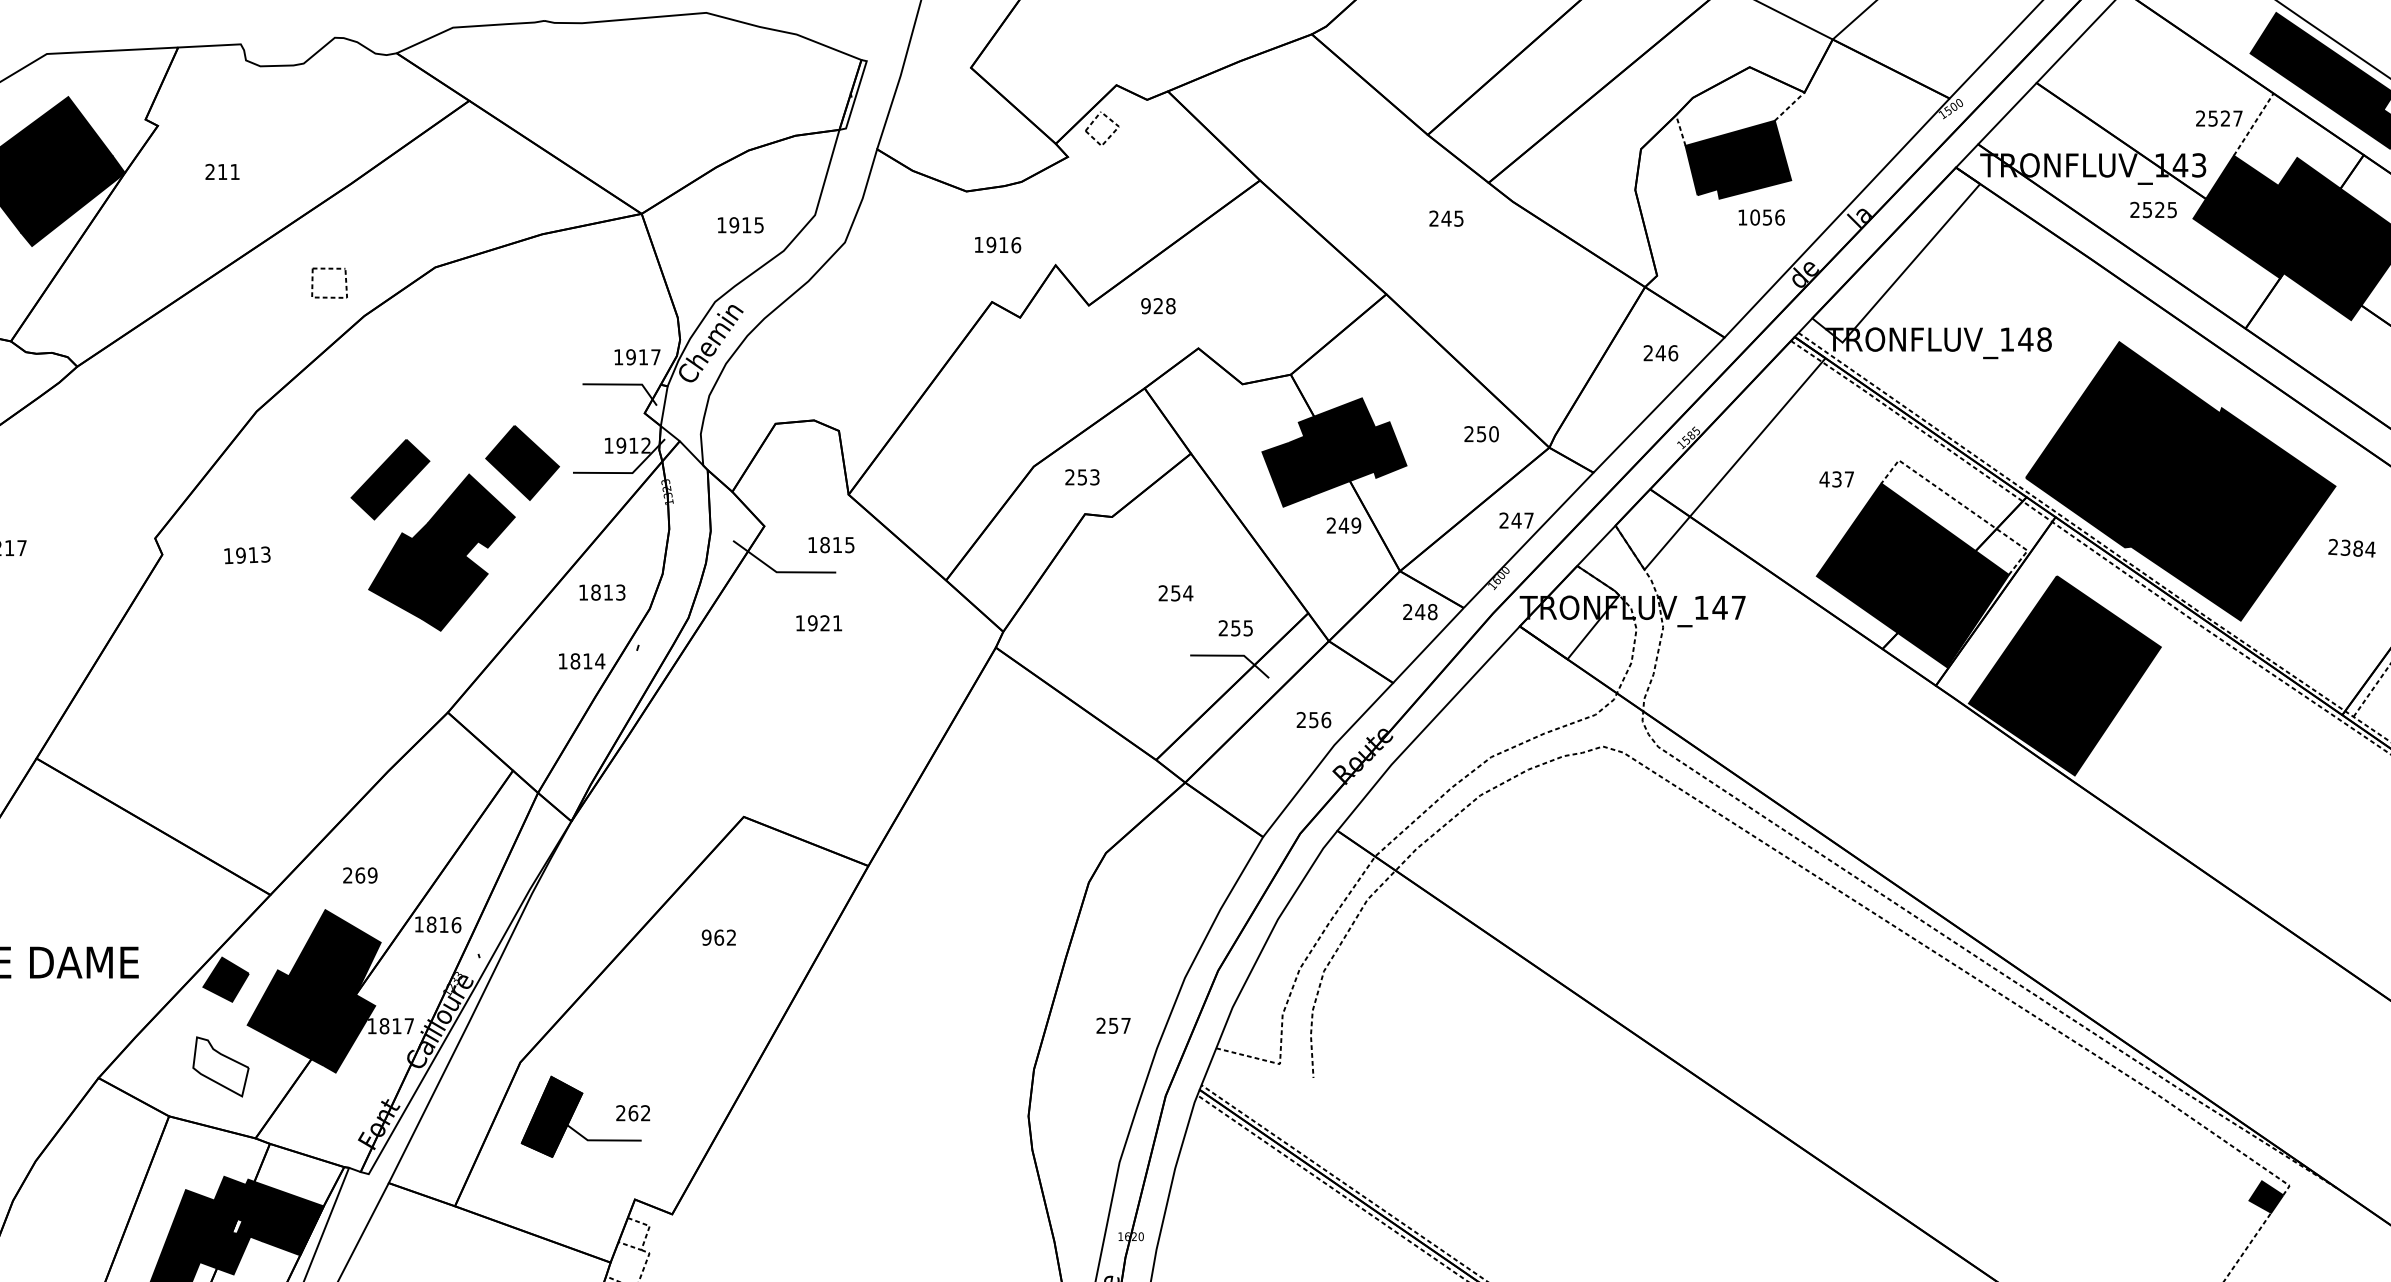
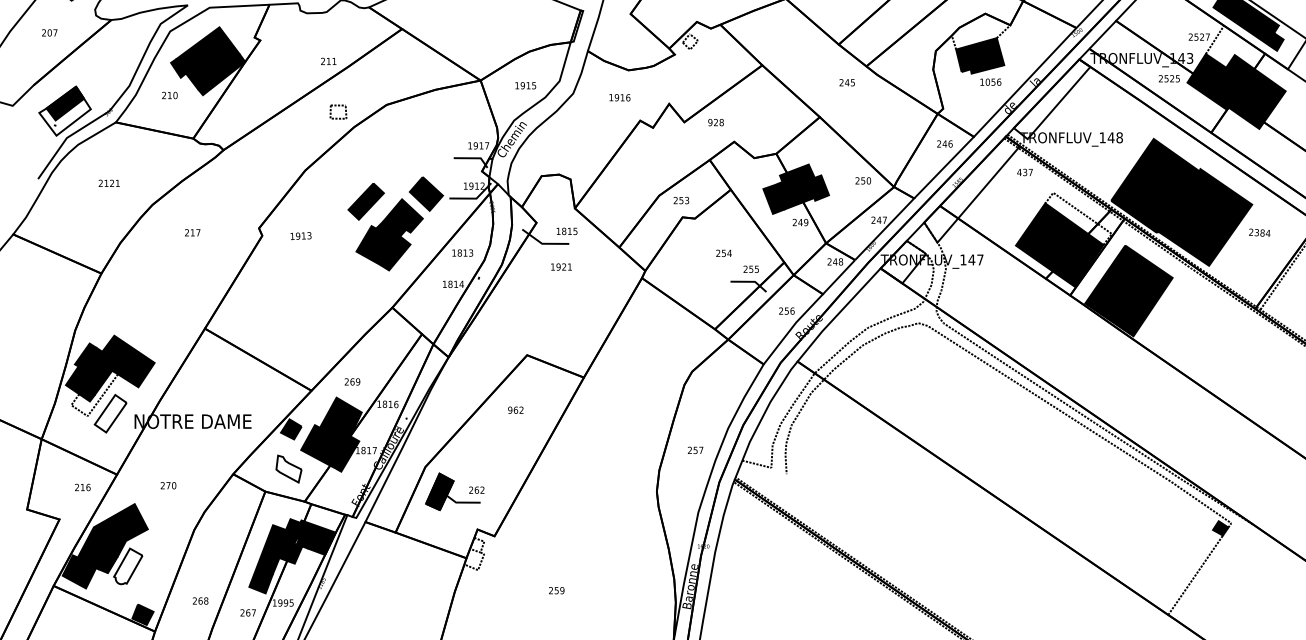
text: (222, 169) -> (328, 60), moved
text: (996, 244) -> (619, 97), moved
text: (1835, 479) -> (1024, 172), moved

